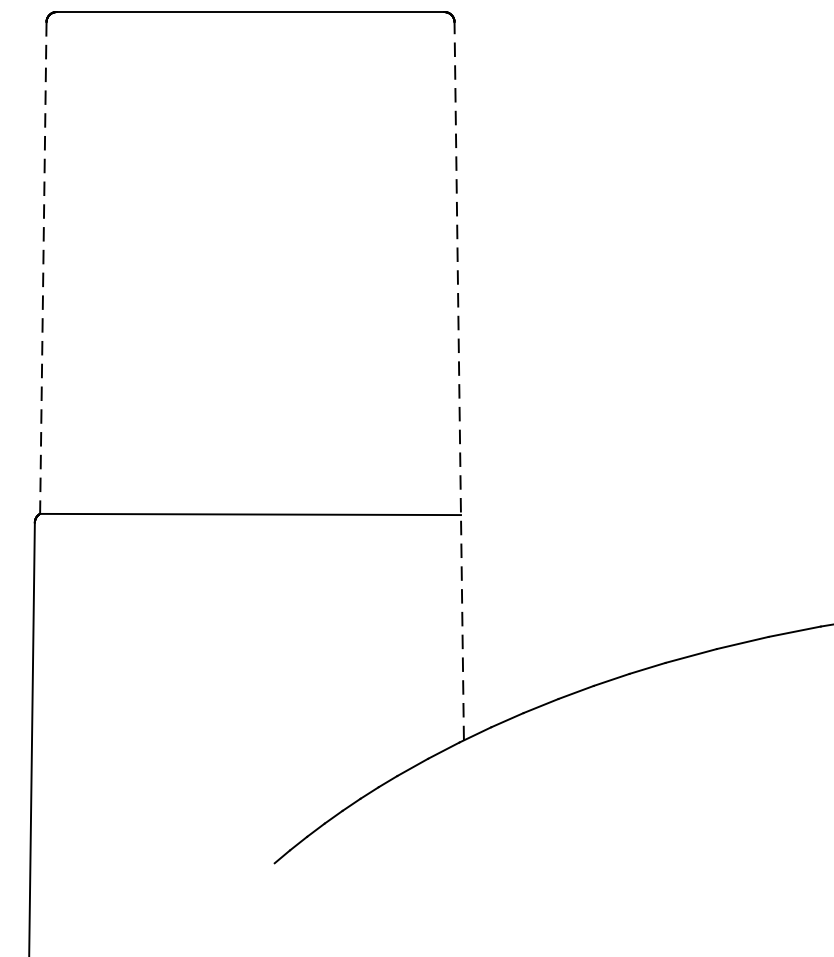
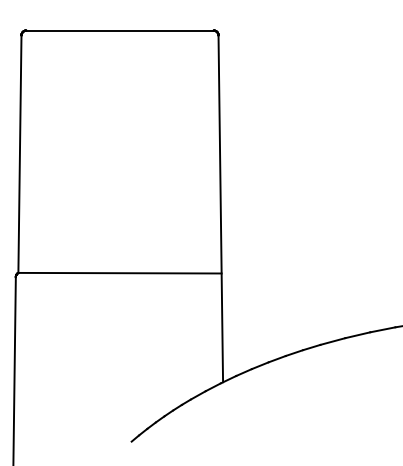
line: (42, 268) -> (19, 154), dashed -> solid
line: (458, 380) -> (220, 208), dashed -> solid

